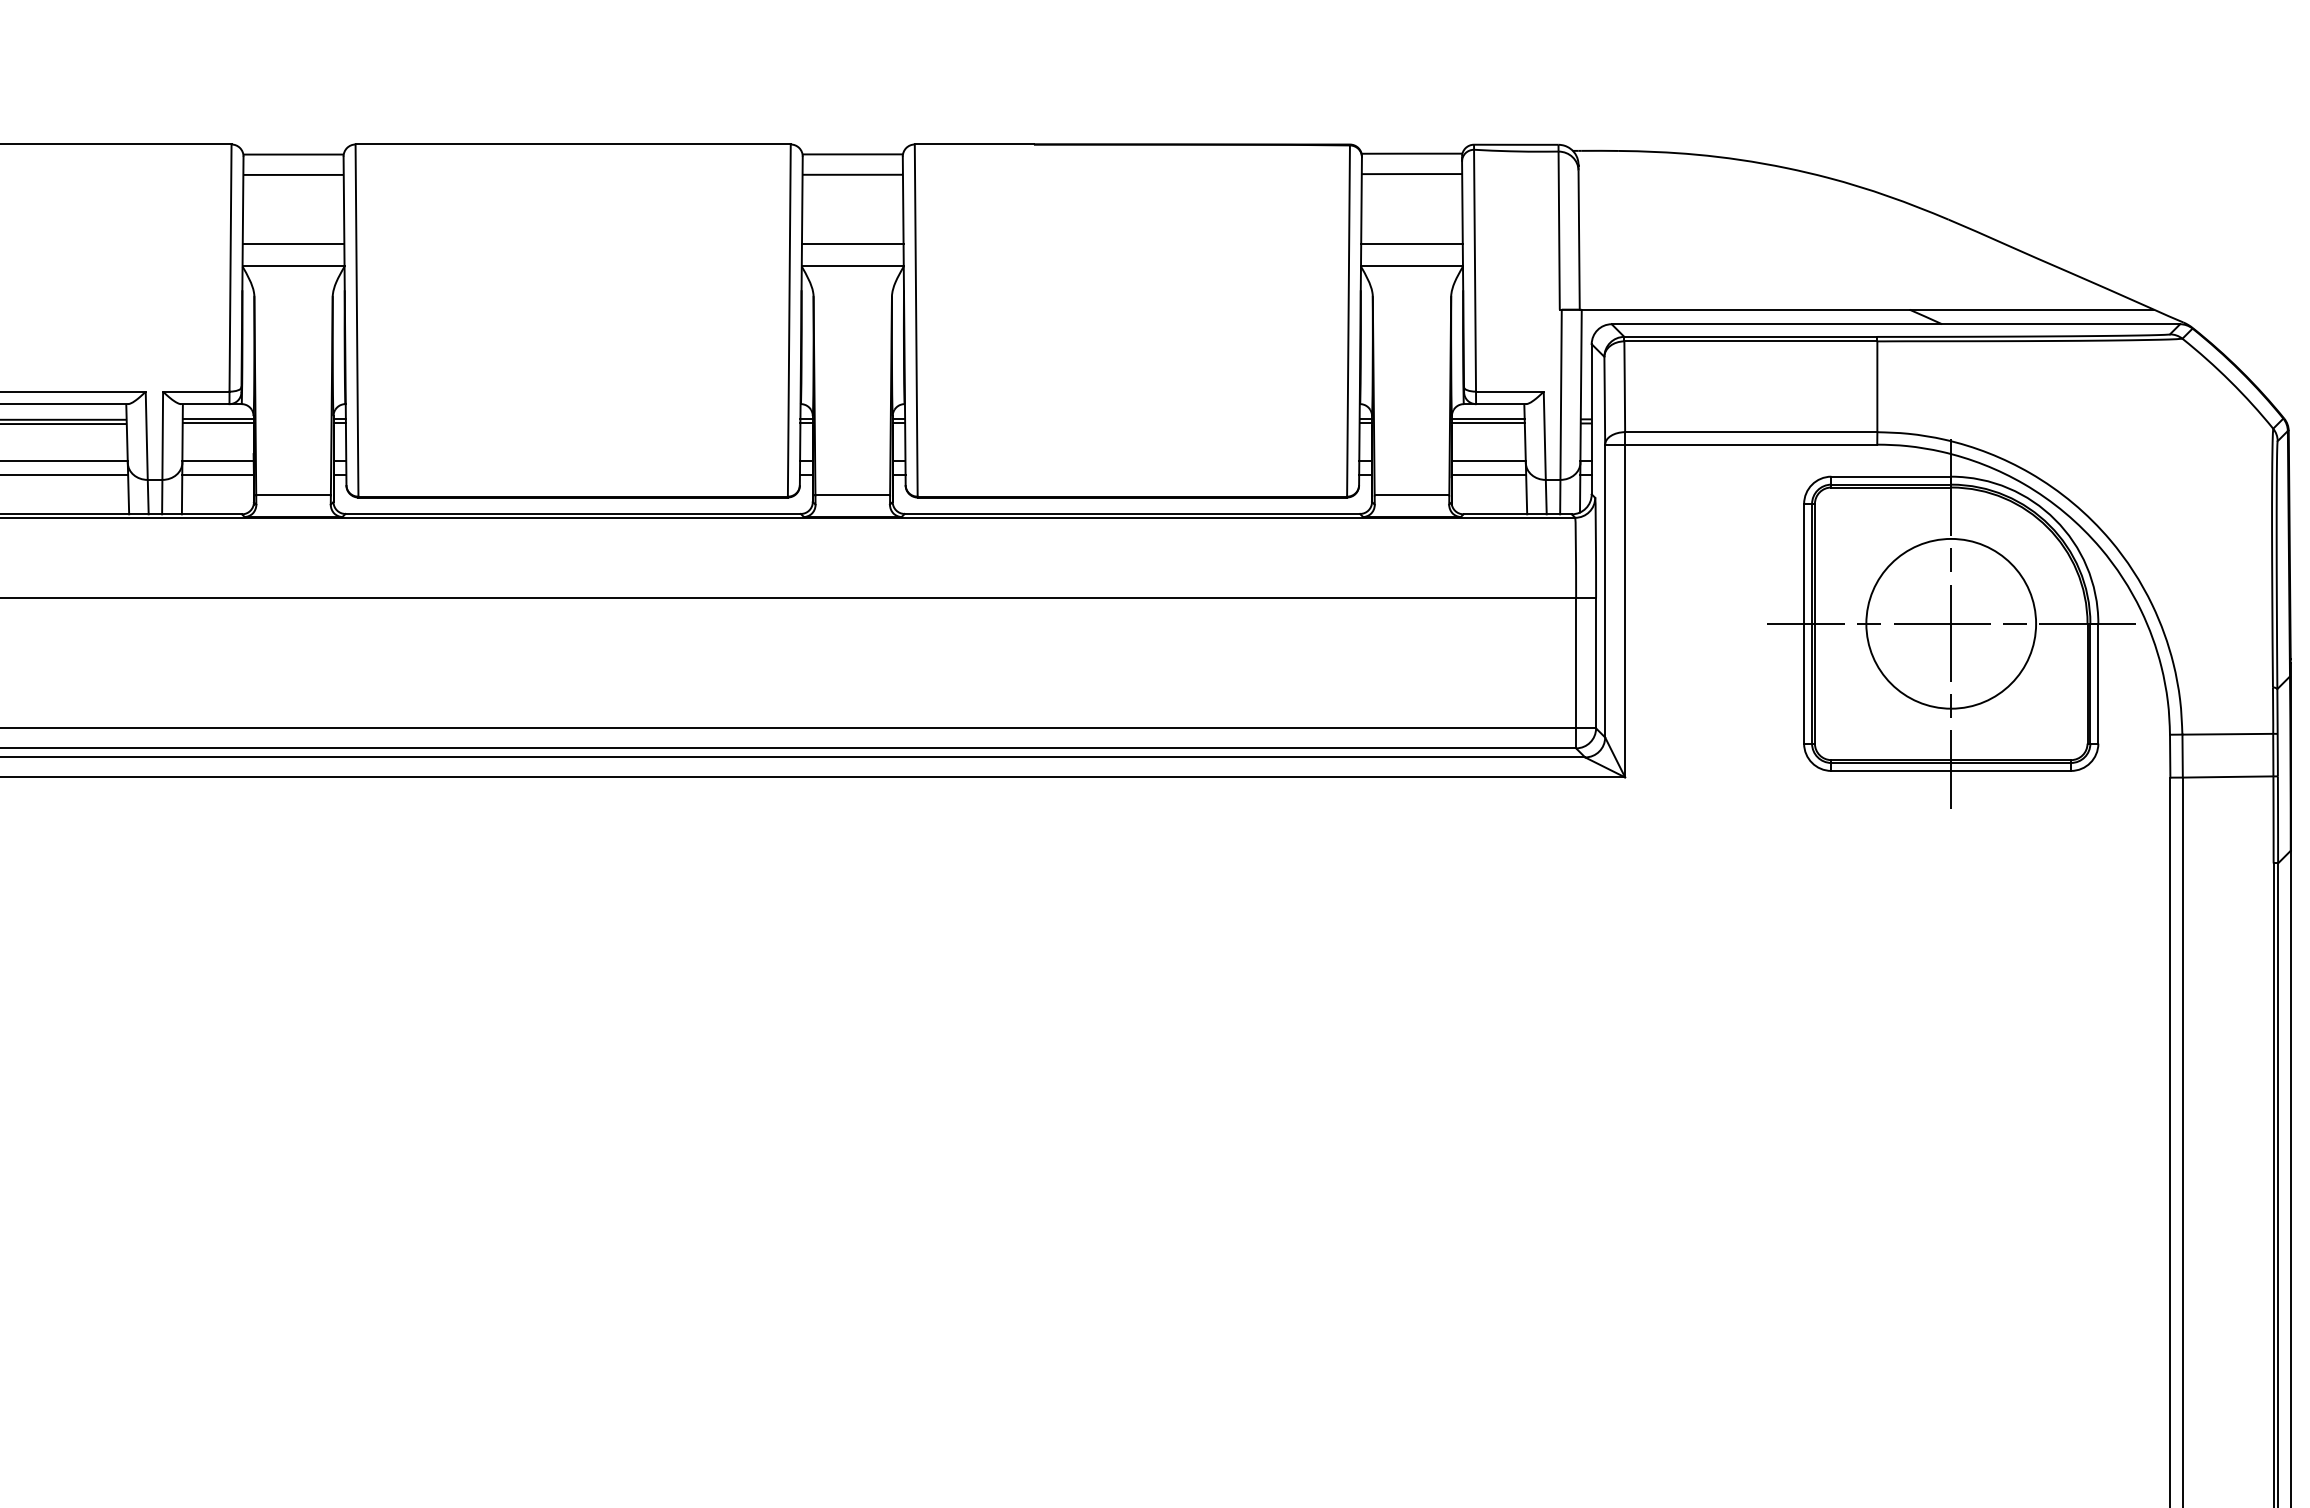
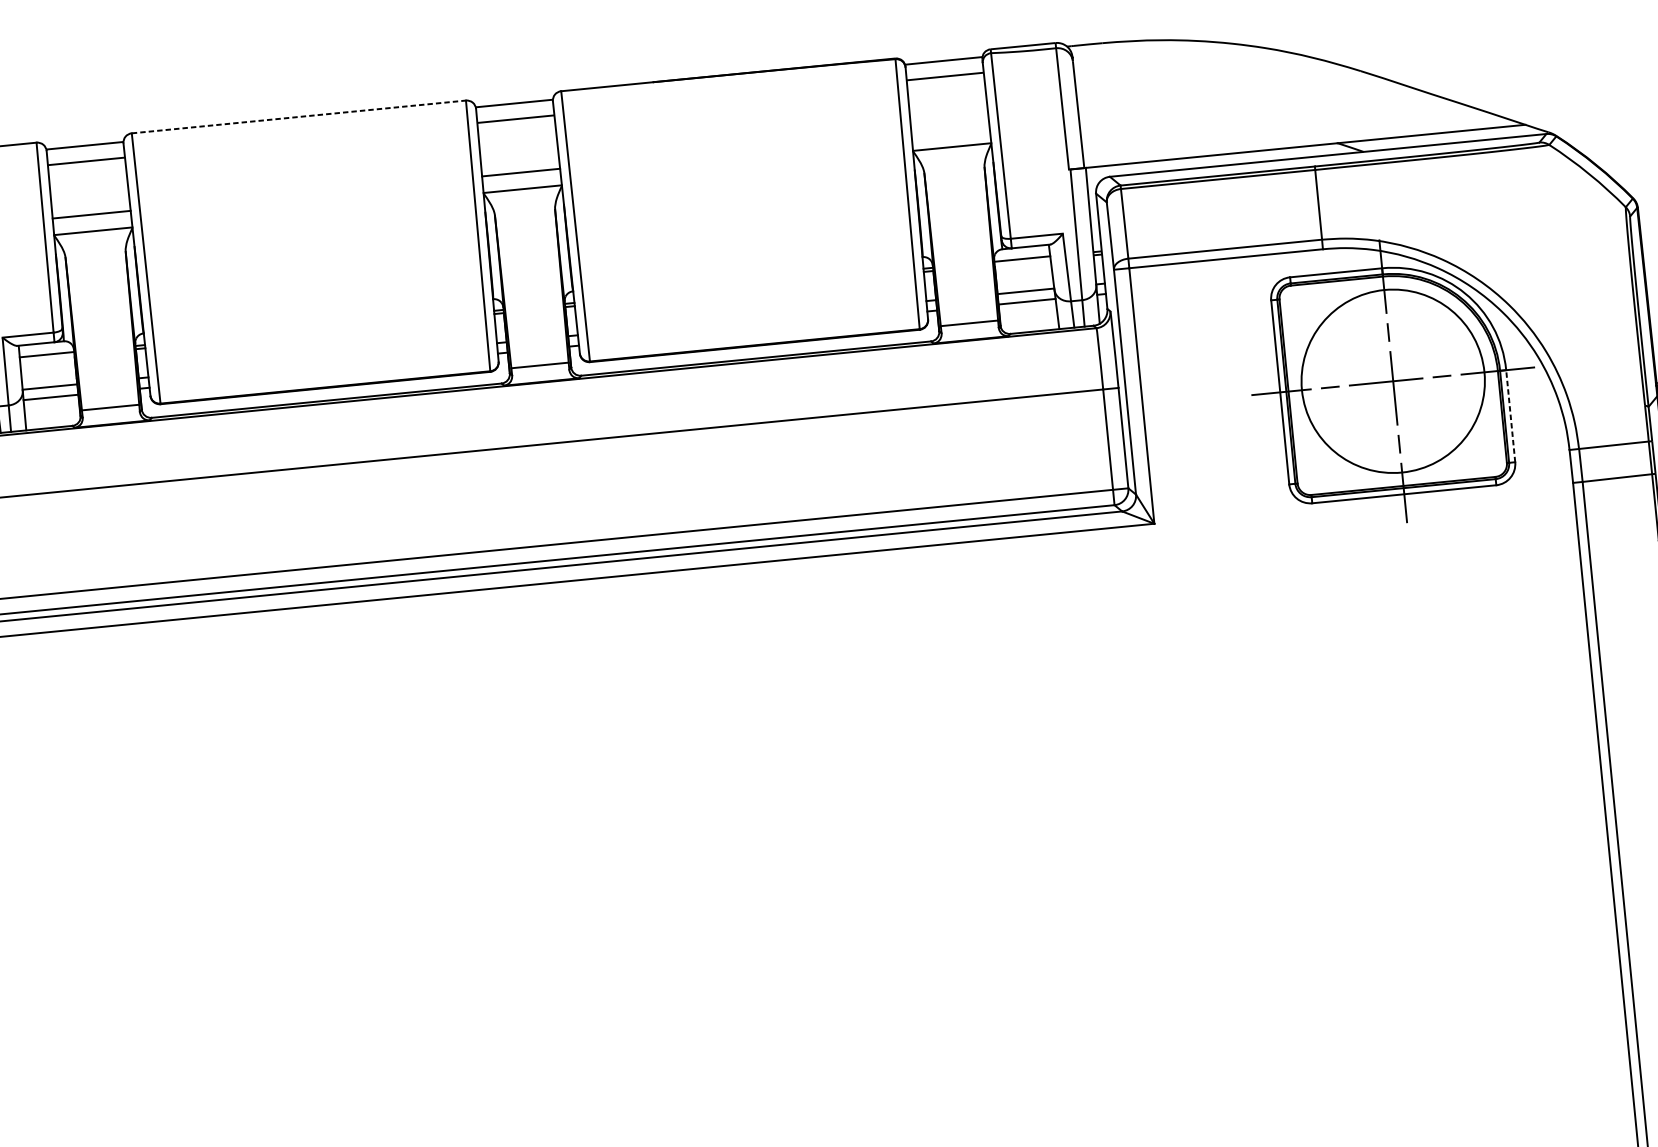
line: (573, 144) -> (299, 116), solid -> dashed
line: (1411, 244) -> (950, 130), removed
line: (217, 423) -> (46, 358), removed
line: (1487, 423) -> (1022, 262), removed
circle: (1951, 623) -> (1393, 381), size x1.4
line: (2098, 683) -> (1510, 416), solid -> dashed

